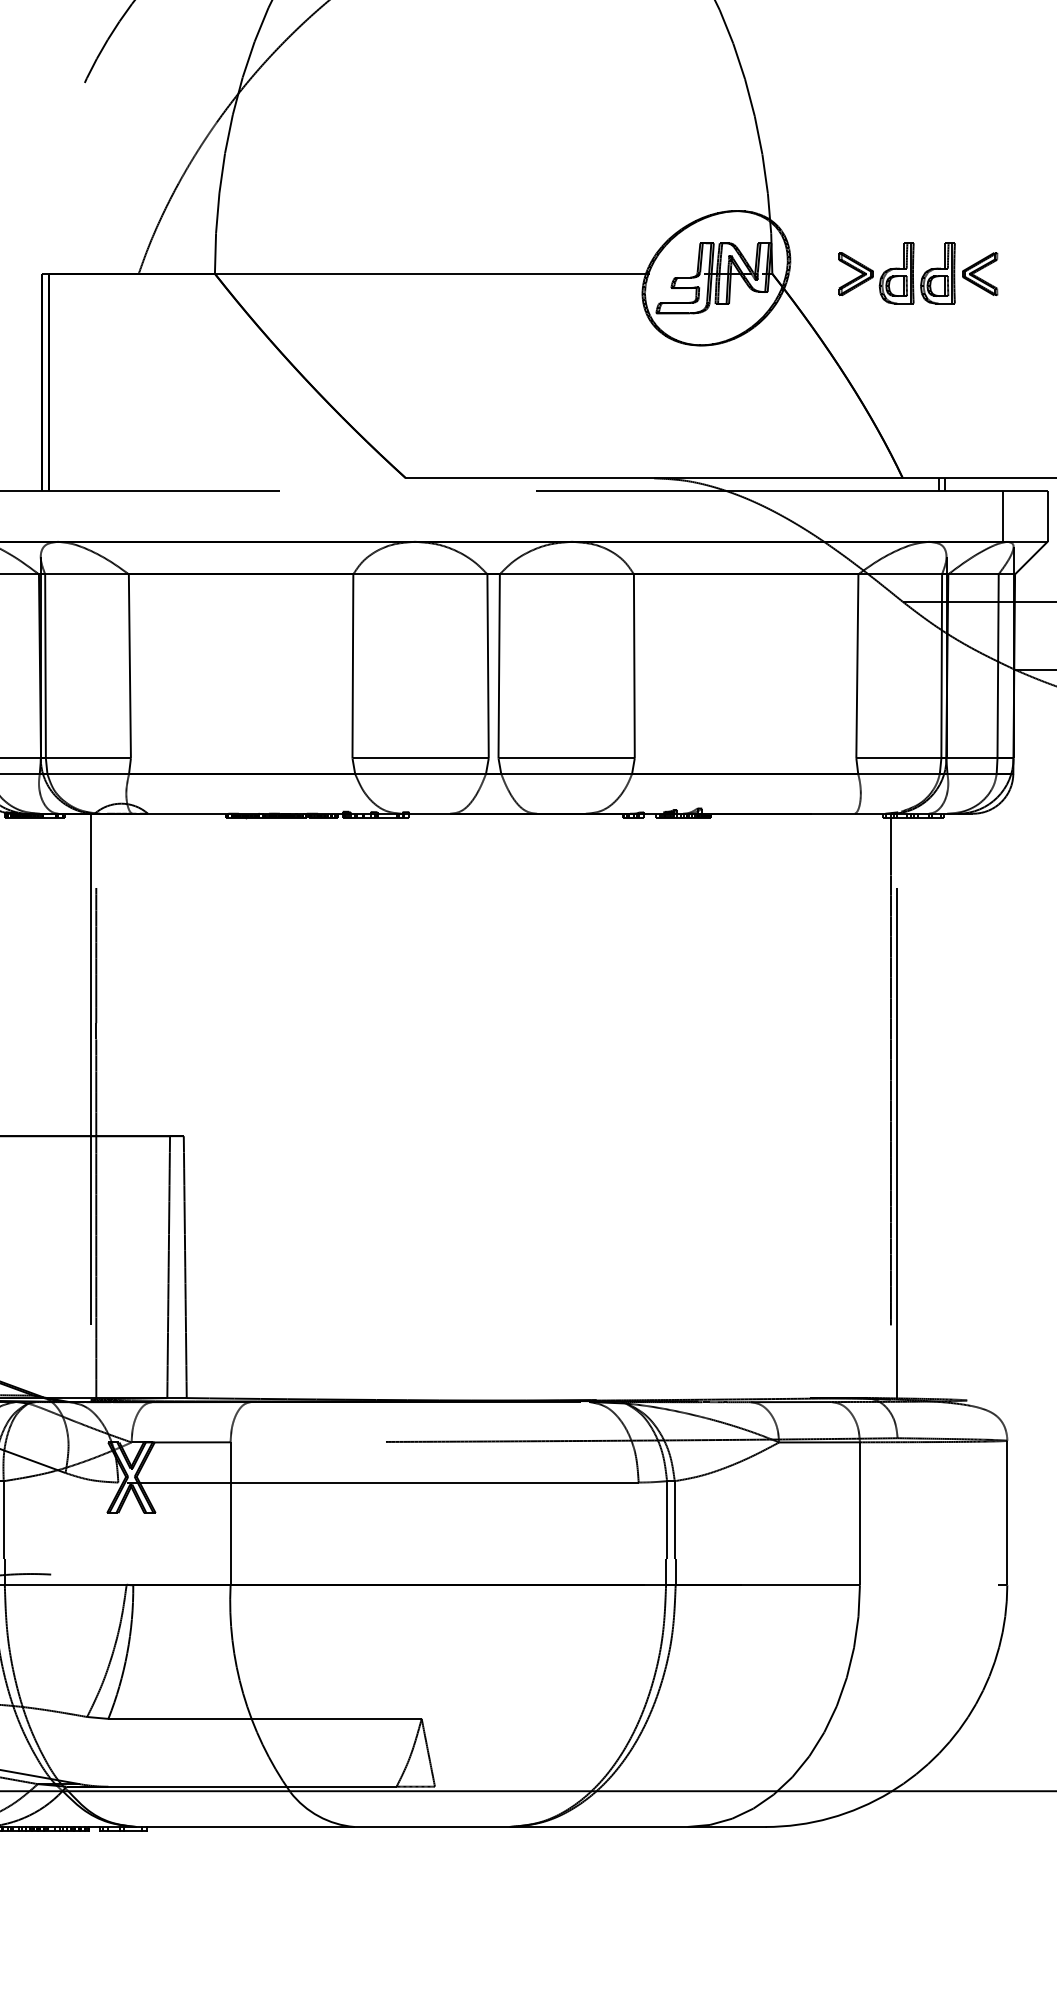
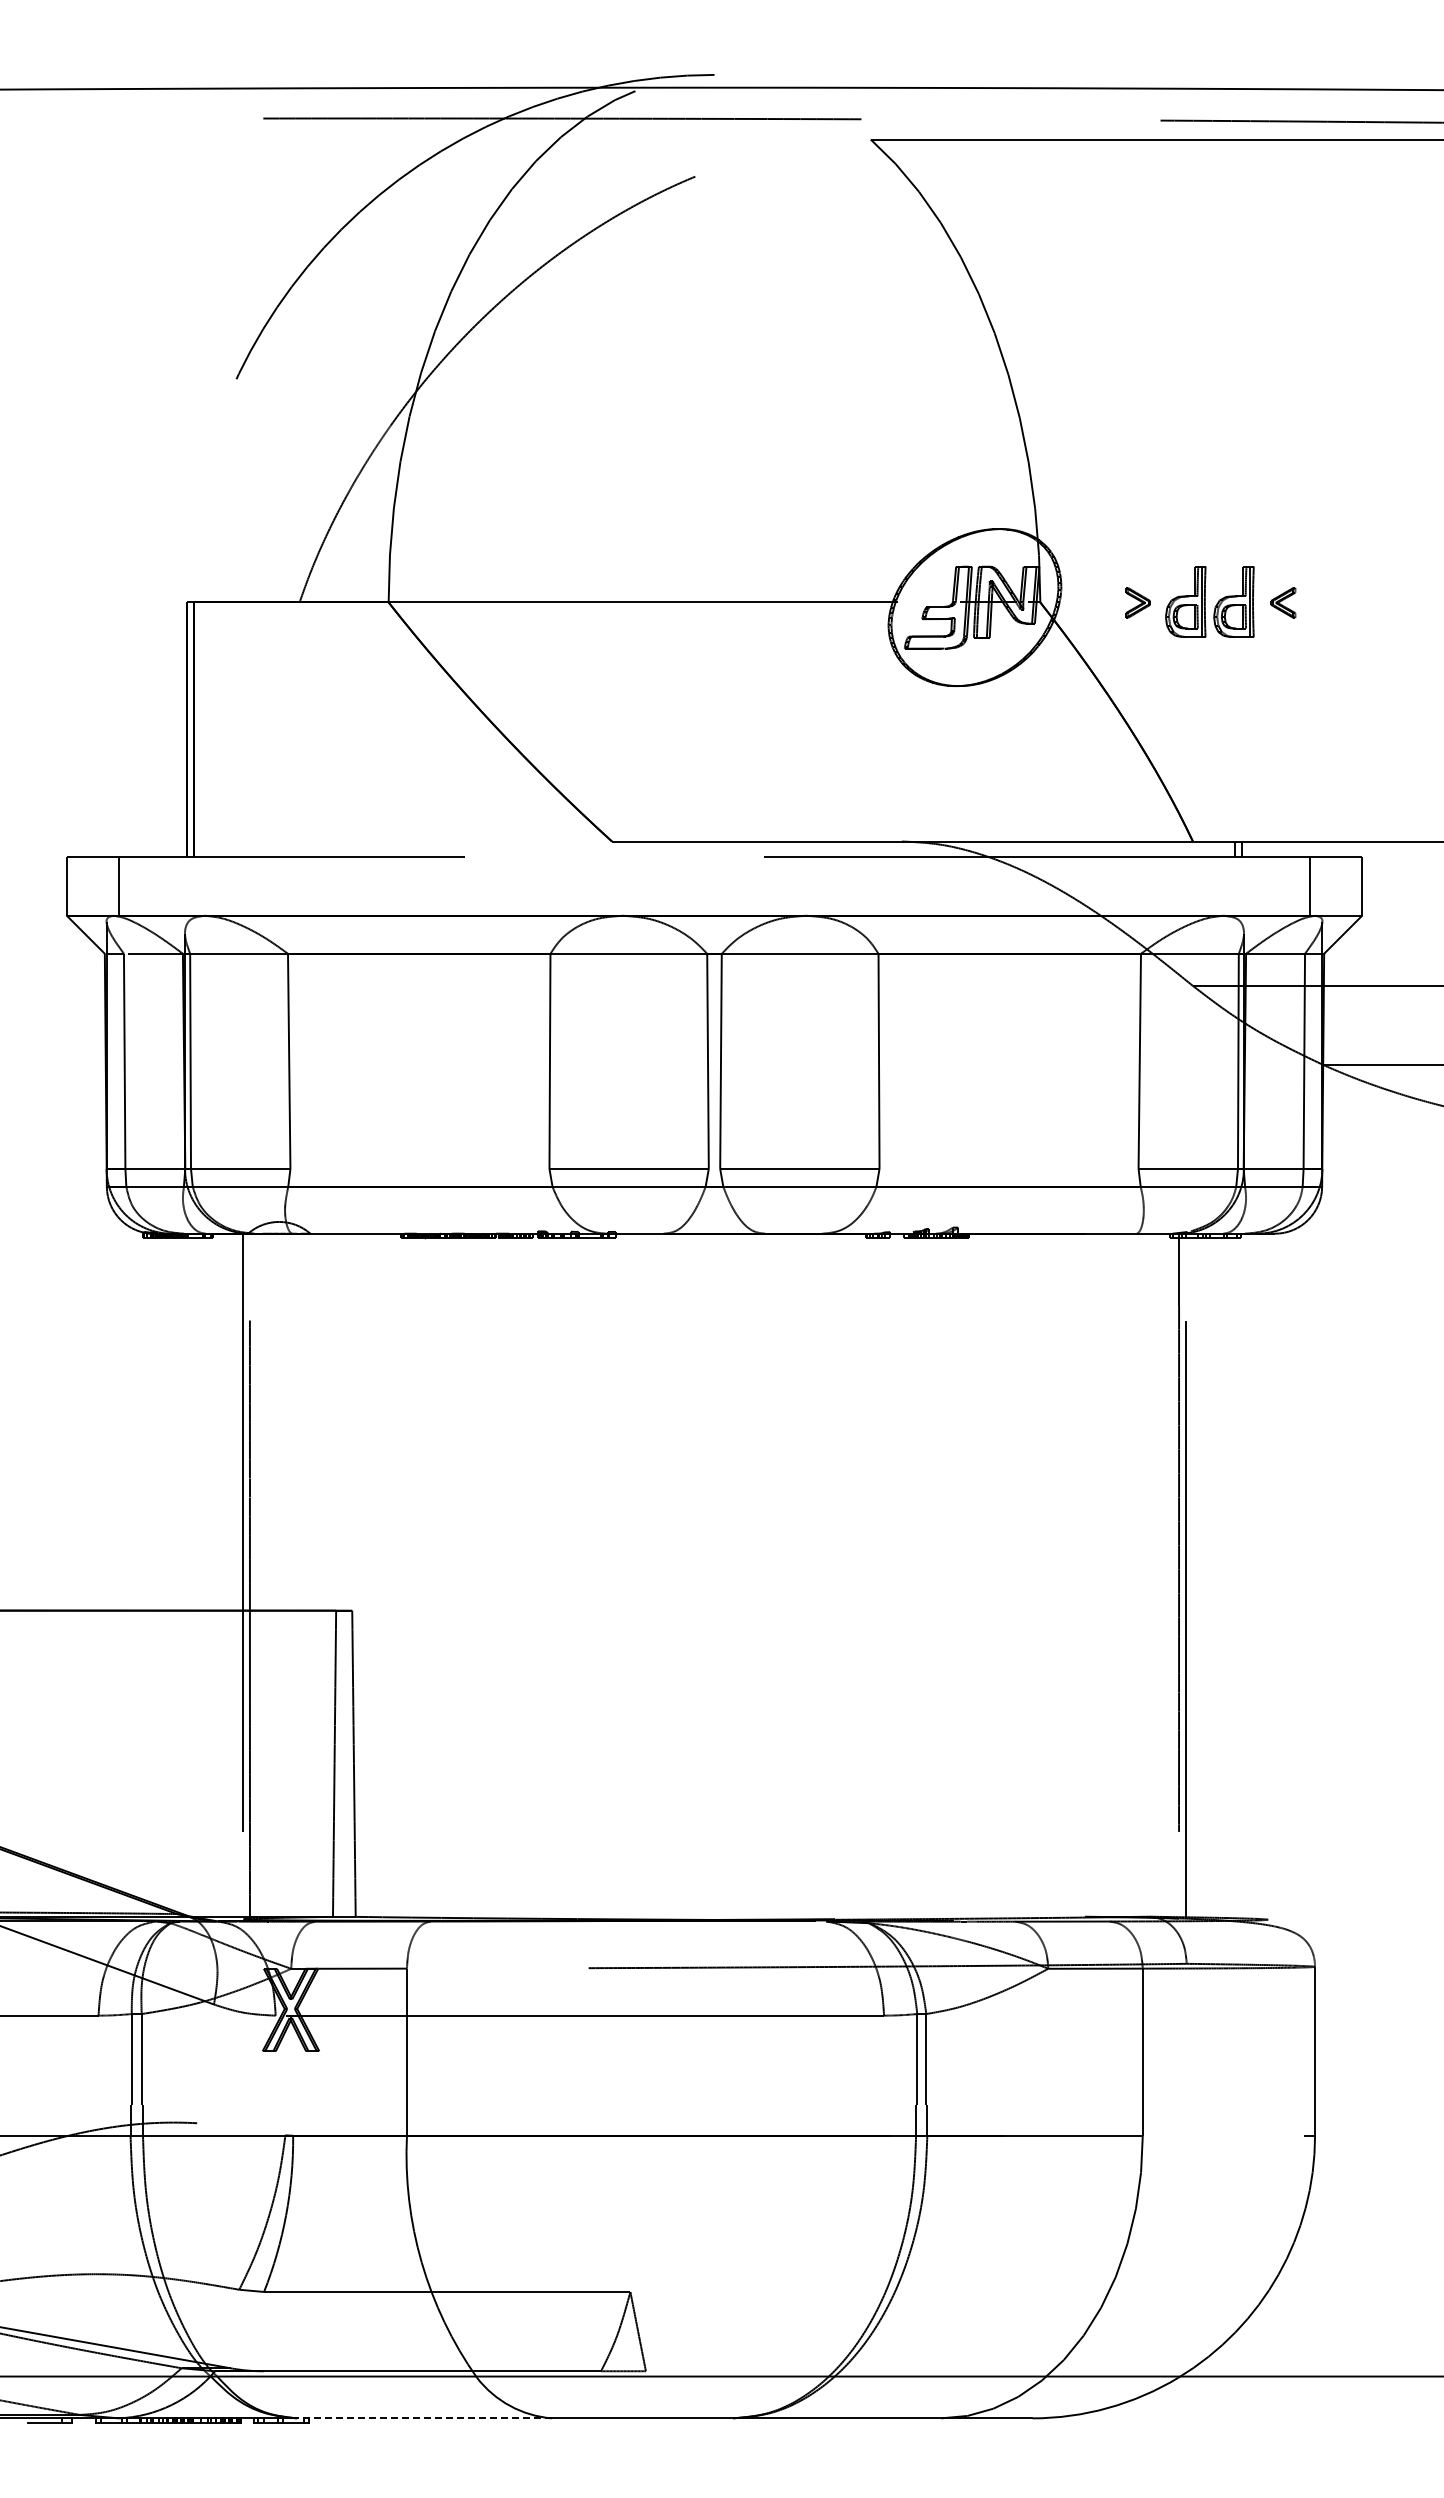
part: (855, 273) -> (1137, 602), size x0.6
part: (980, 273) -> (1283, 602), size x0.6
line: (244, 1827) -> (423, 2418), solid -> dashed

